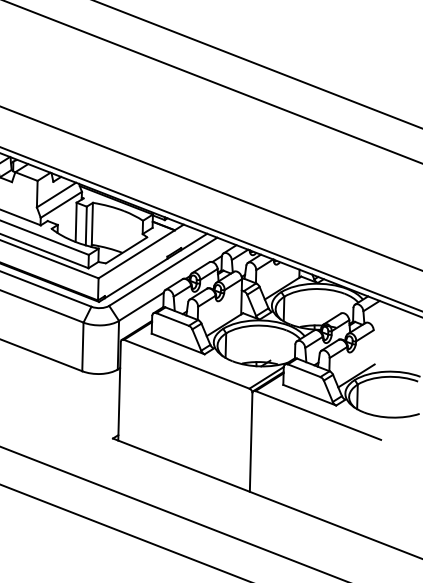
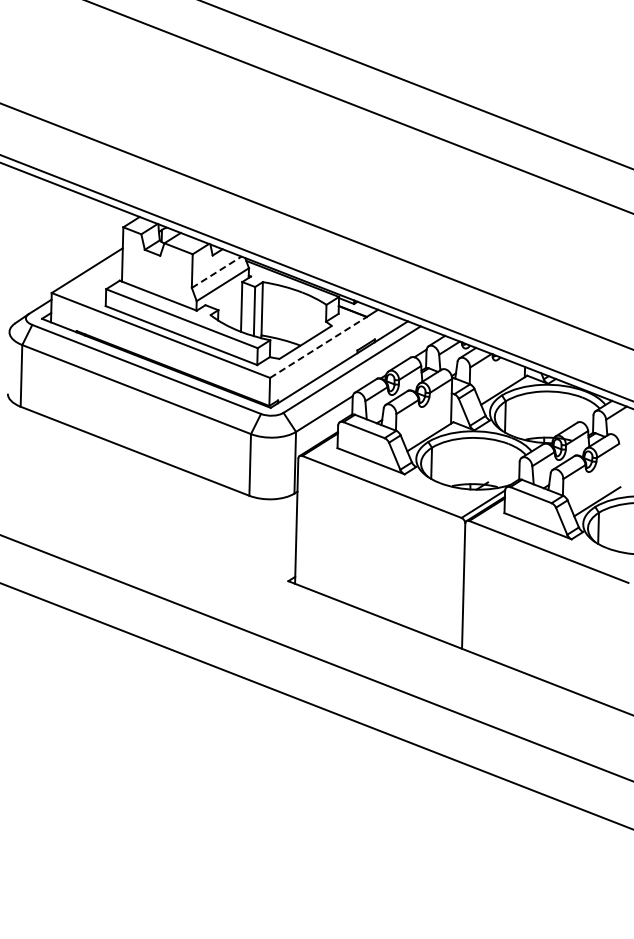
line: (57, 195) -> (217, 272), solid -> dashed
line: (136, 254) -> (318, 347), solid -> dashed

